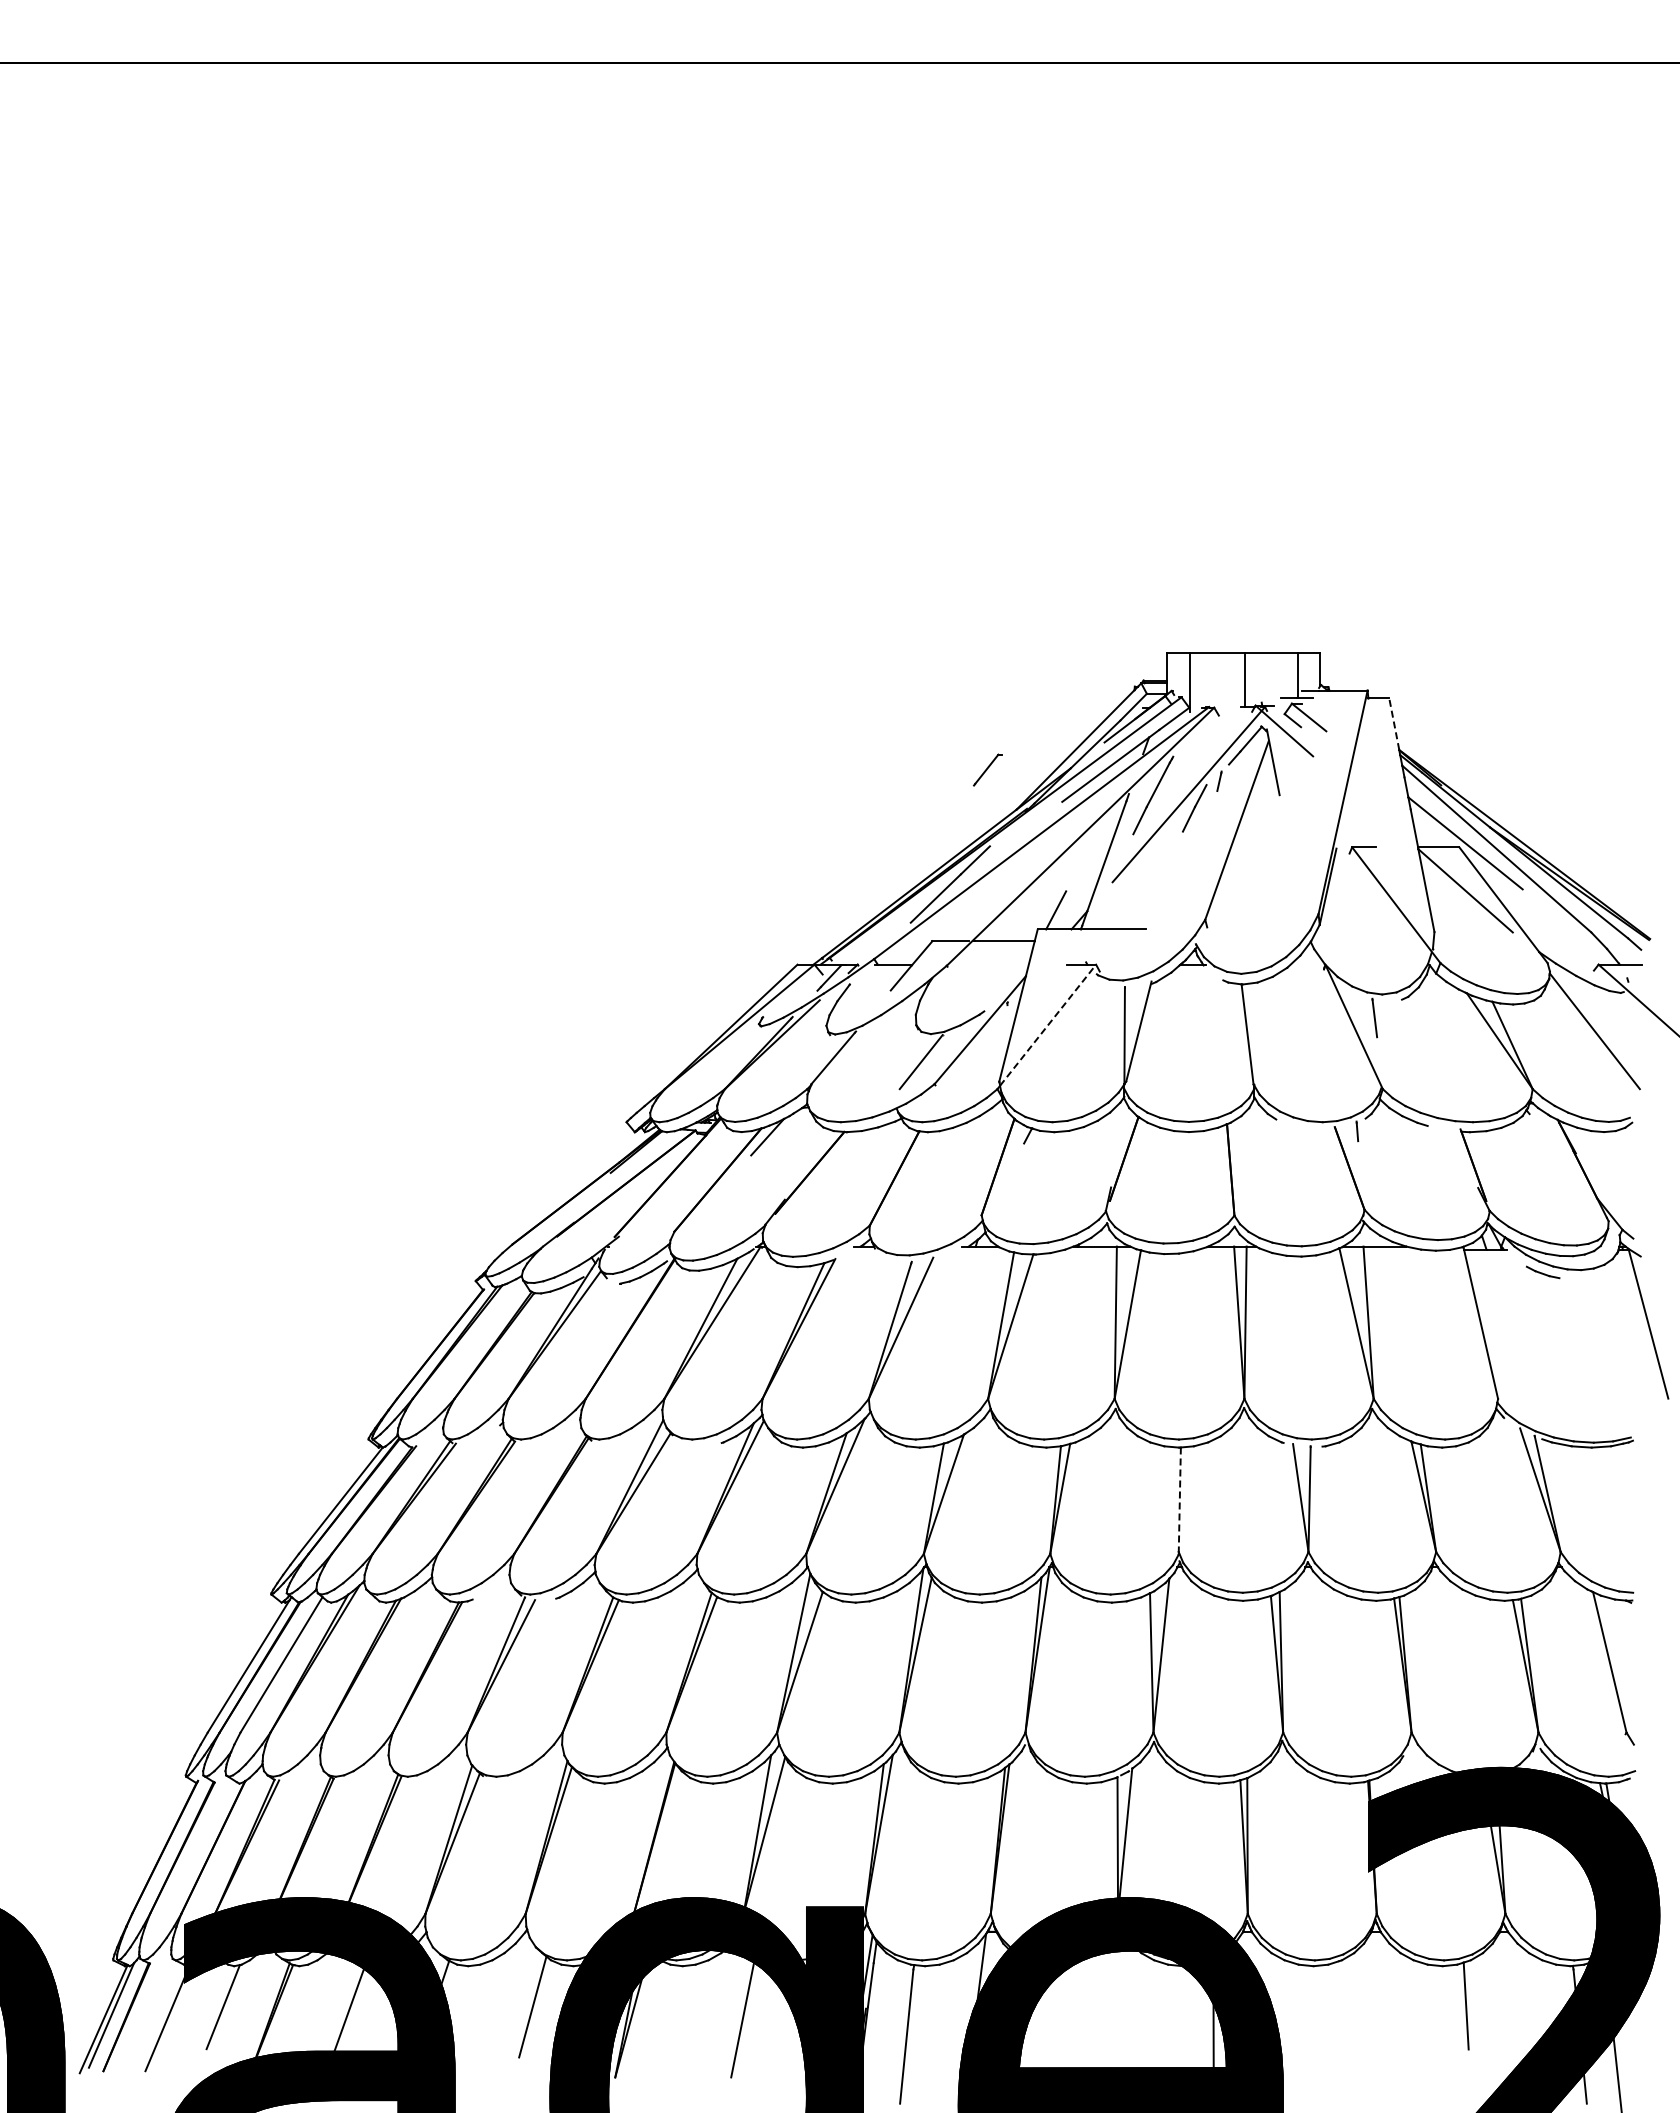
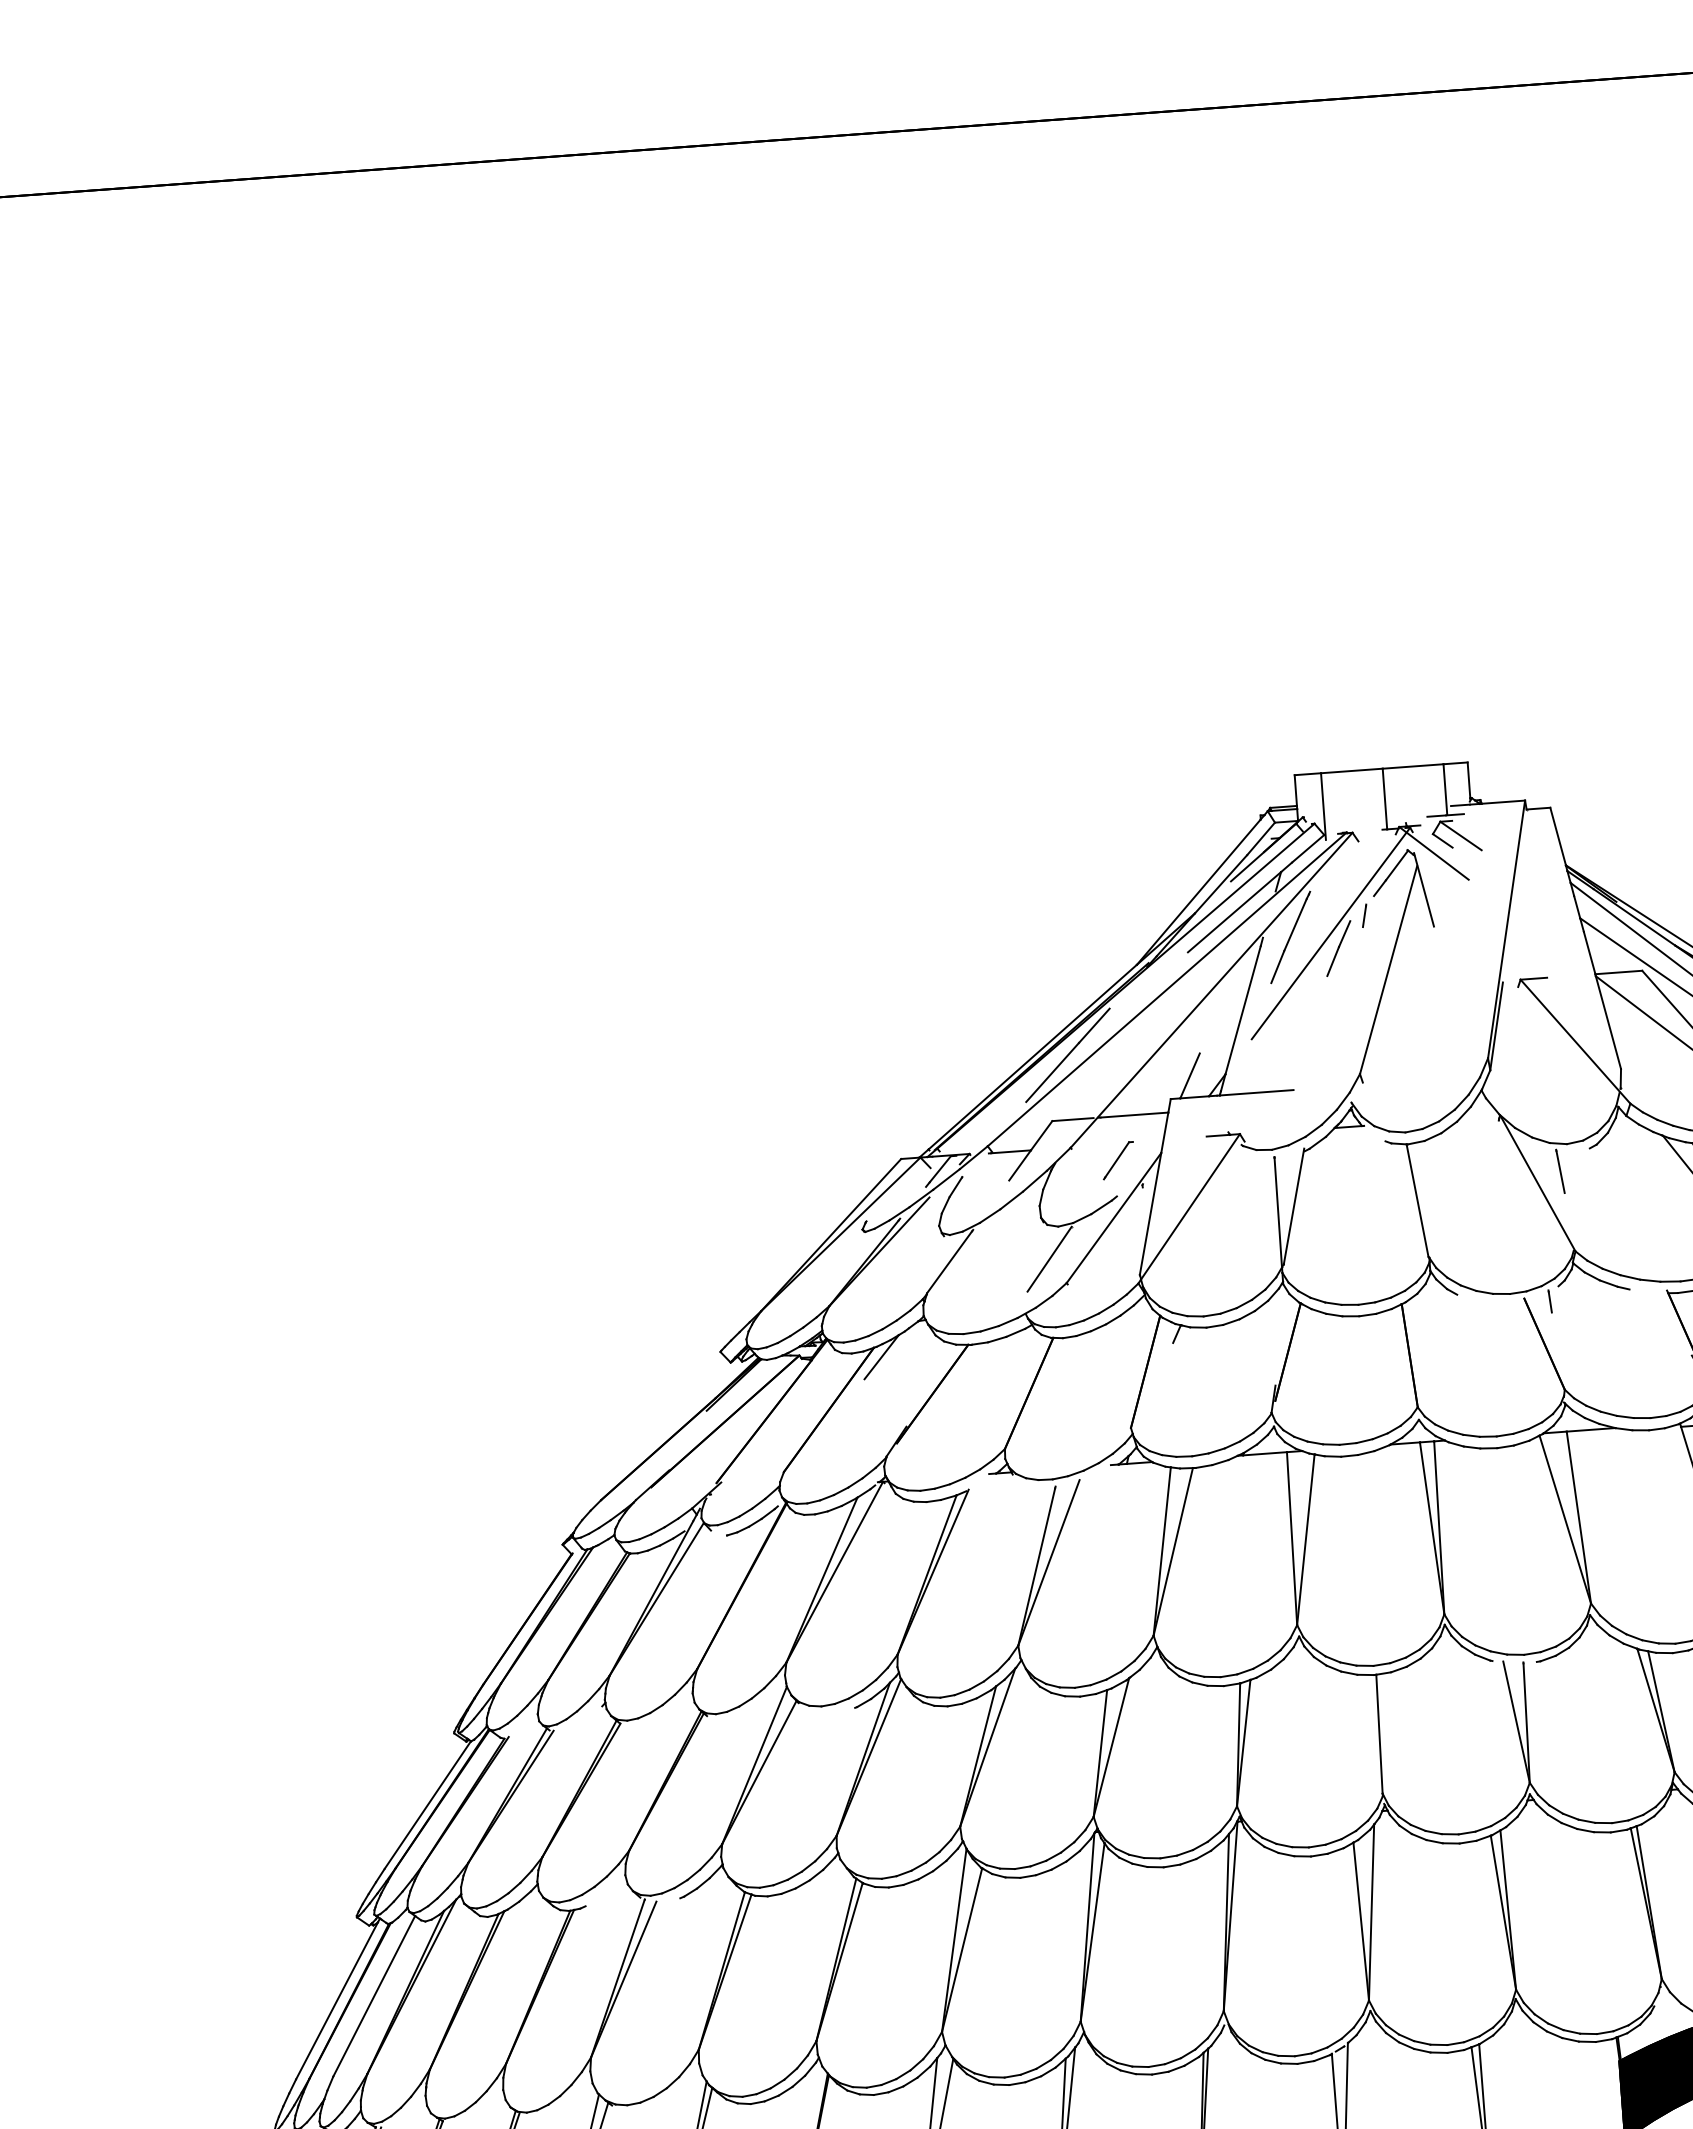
line: (1394, 723) -> (1558, 835), dashed -> solid
part: (987, 769) -> (1117, 1159), moved
line: (1048, 1024) -> (1190, 1205), dashed -> solid
line: (1179, 1500) -> (1379, 1734), dashed -> solid

